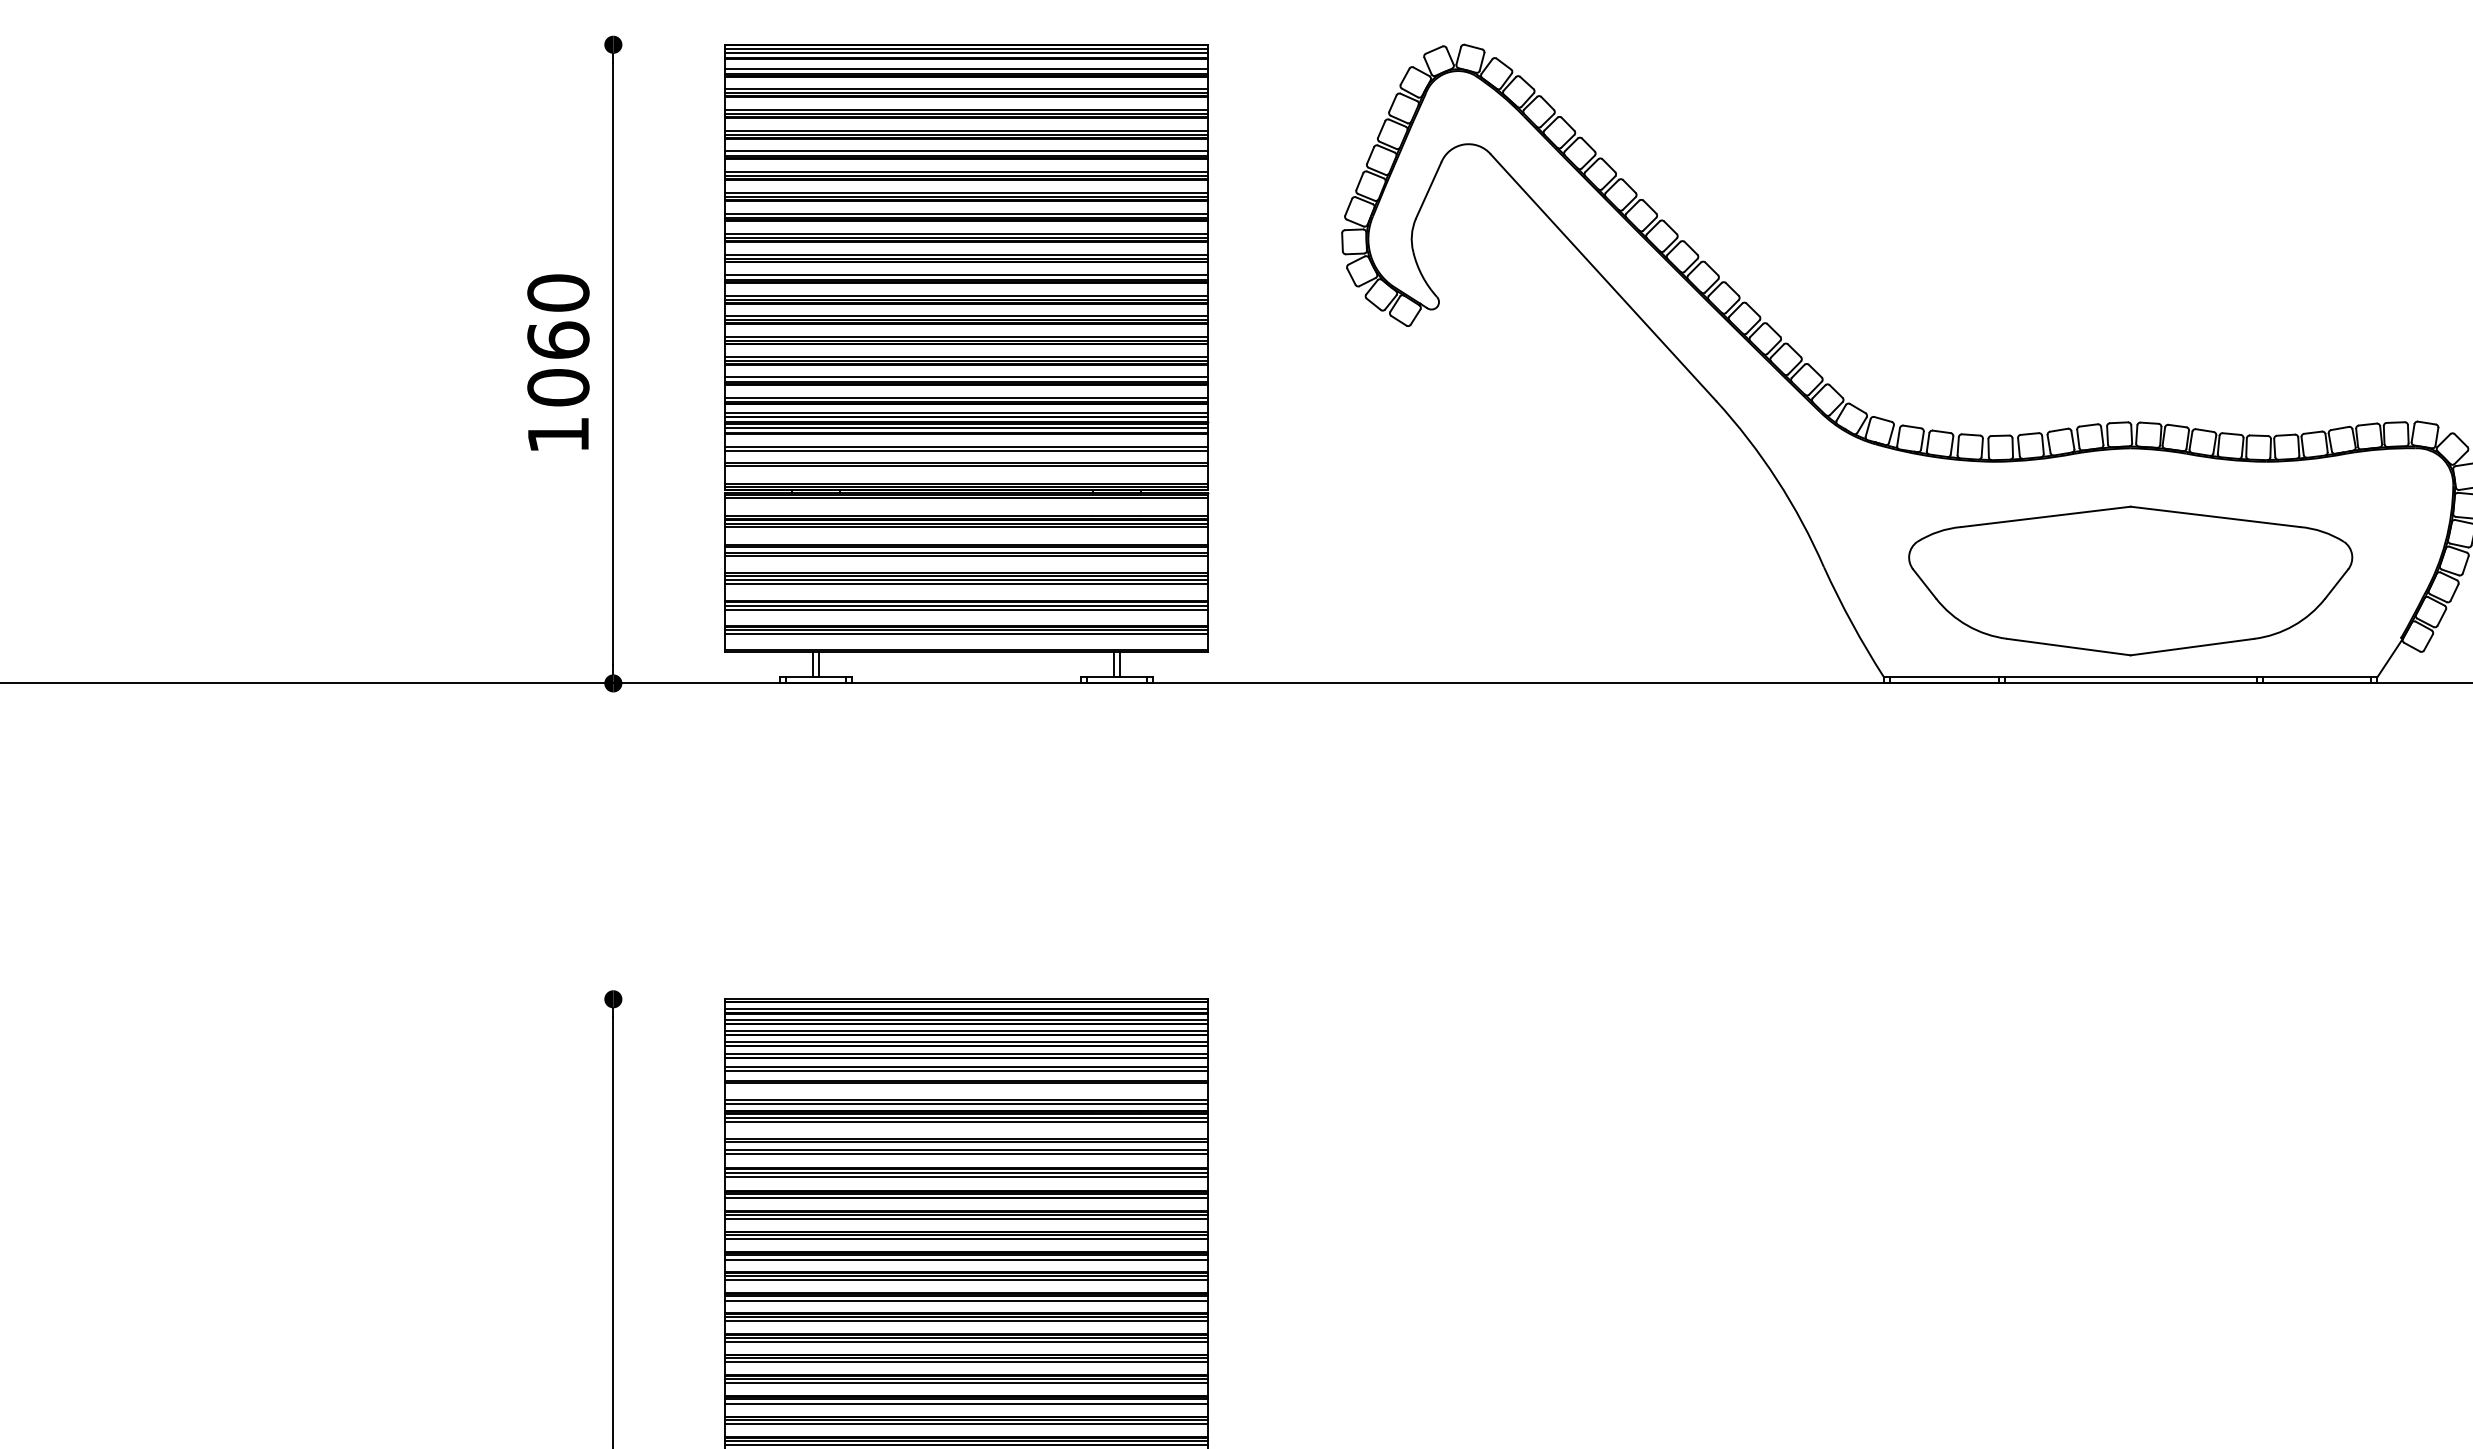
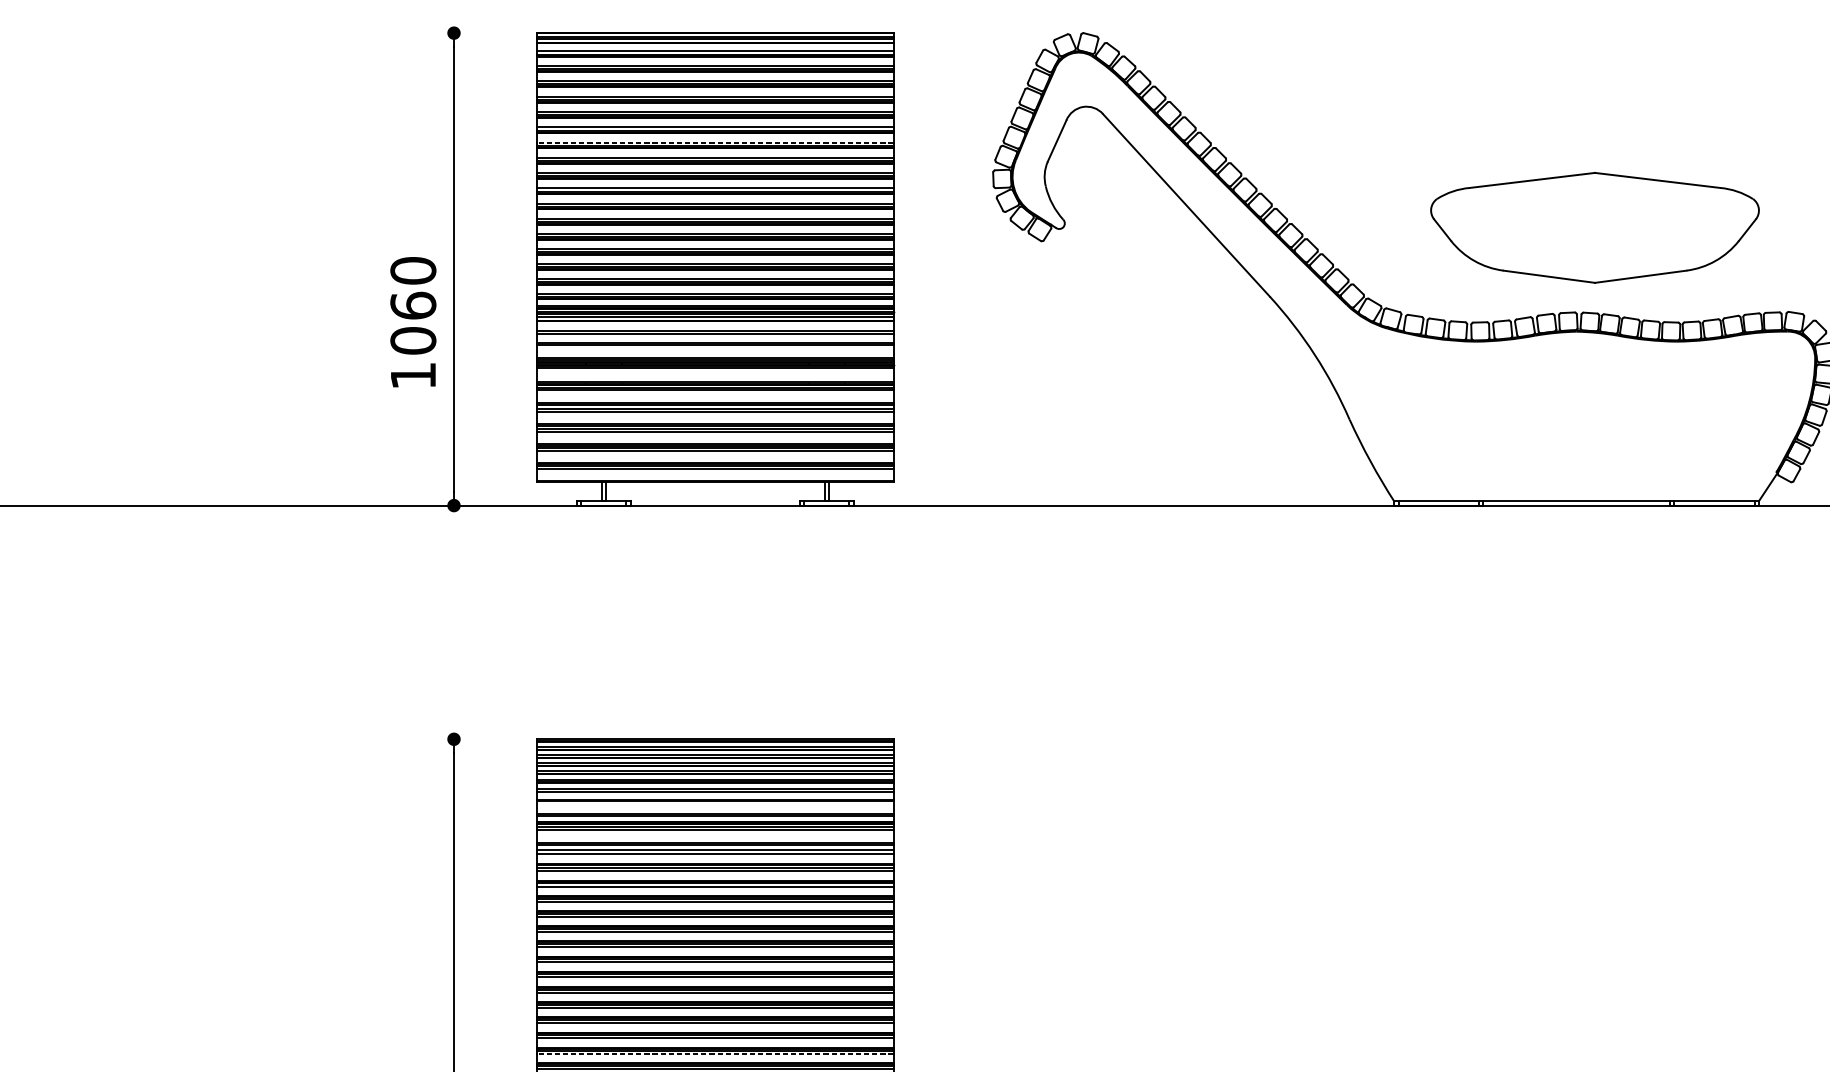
line: (965, 192) -> (714, 142), solid -> dashed
text: (558, 362) -> (413, 322), moved
part: (2130, 580) -> (1594, 227), moved
line: (965, 1424) -> (714, 1053), solid -> dashed

